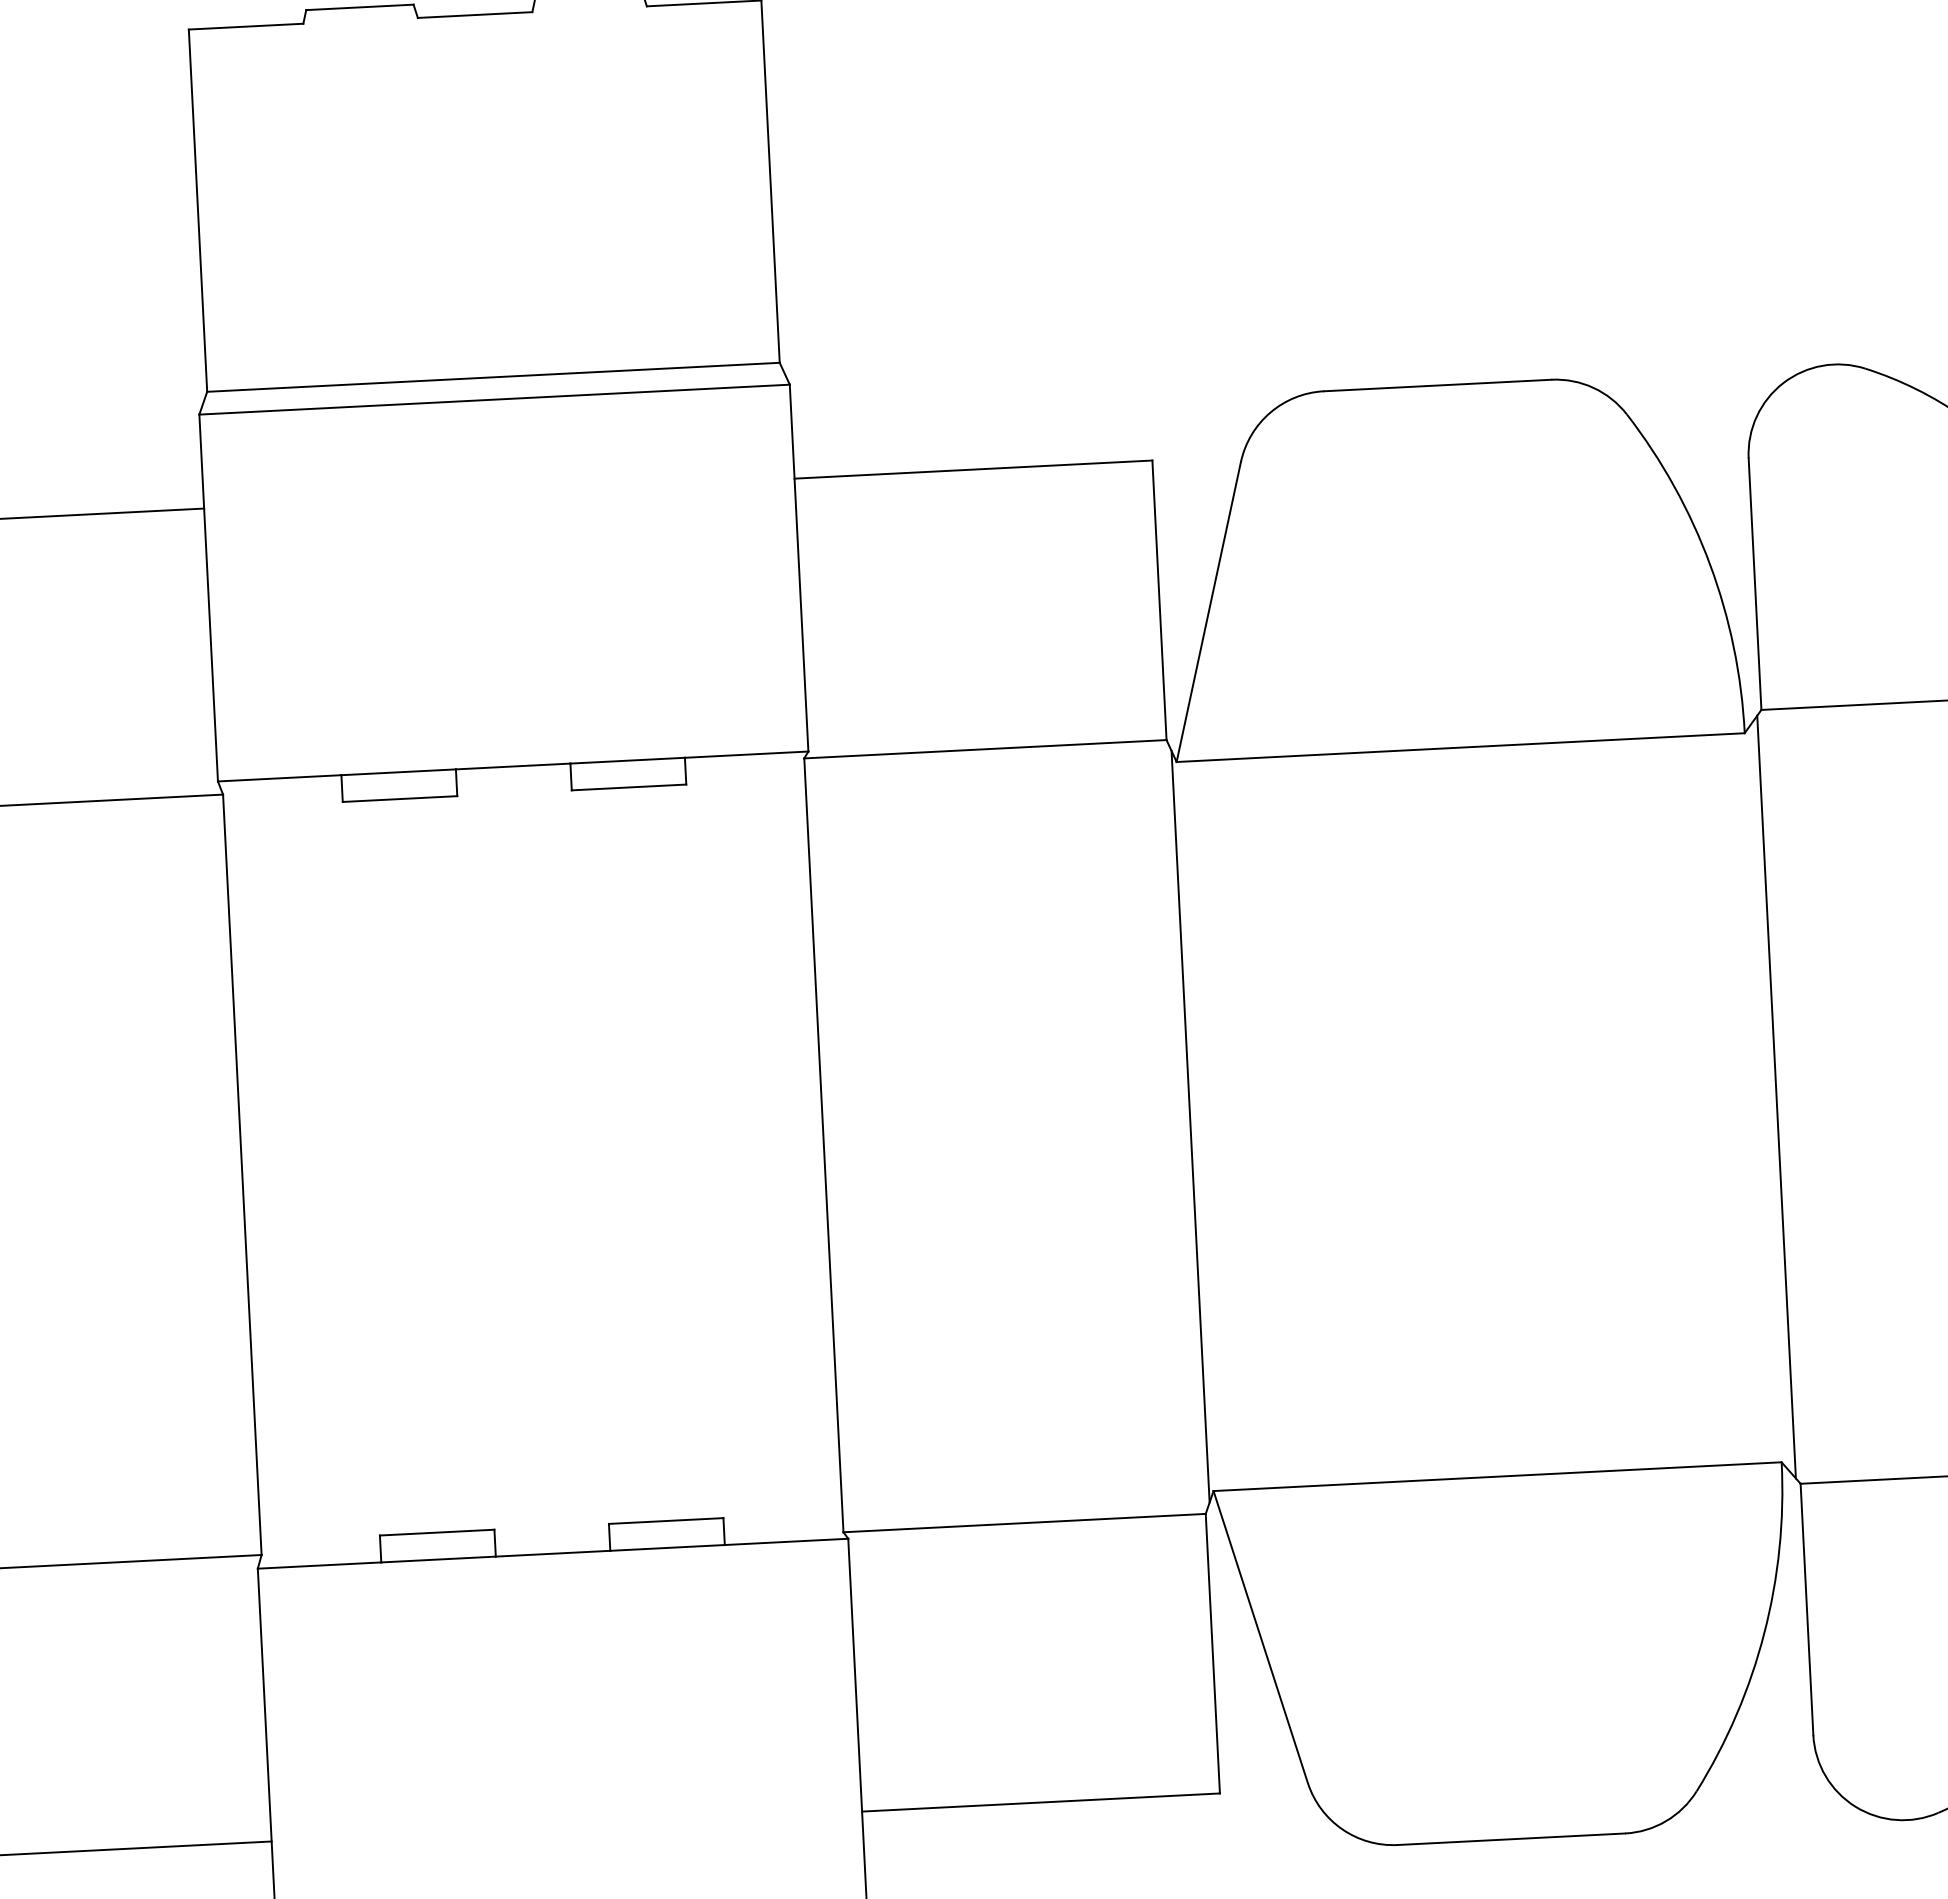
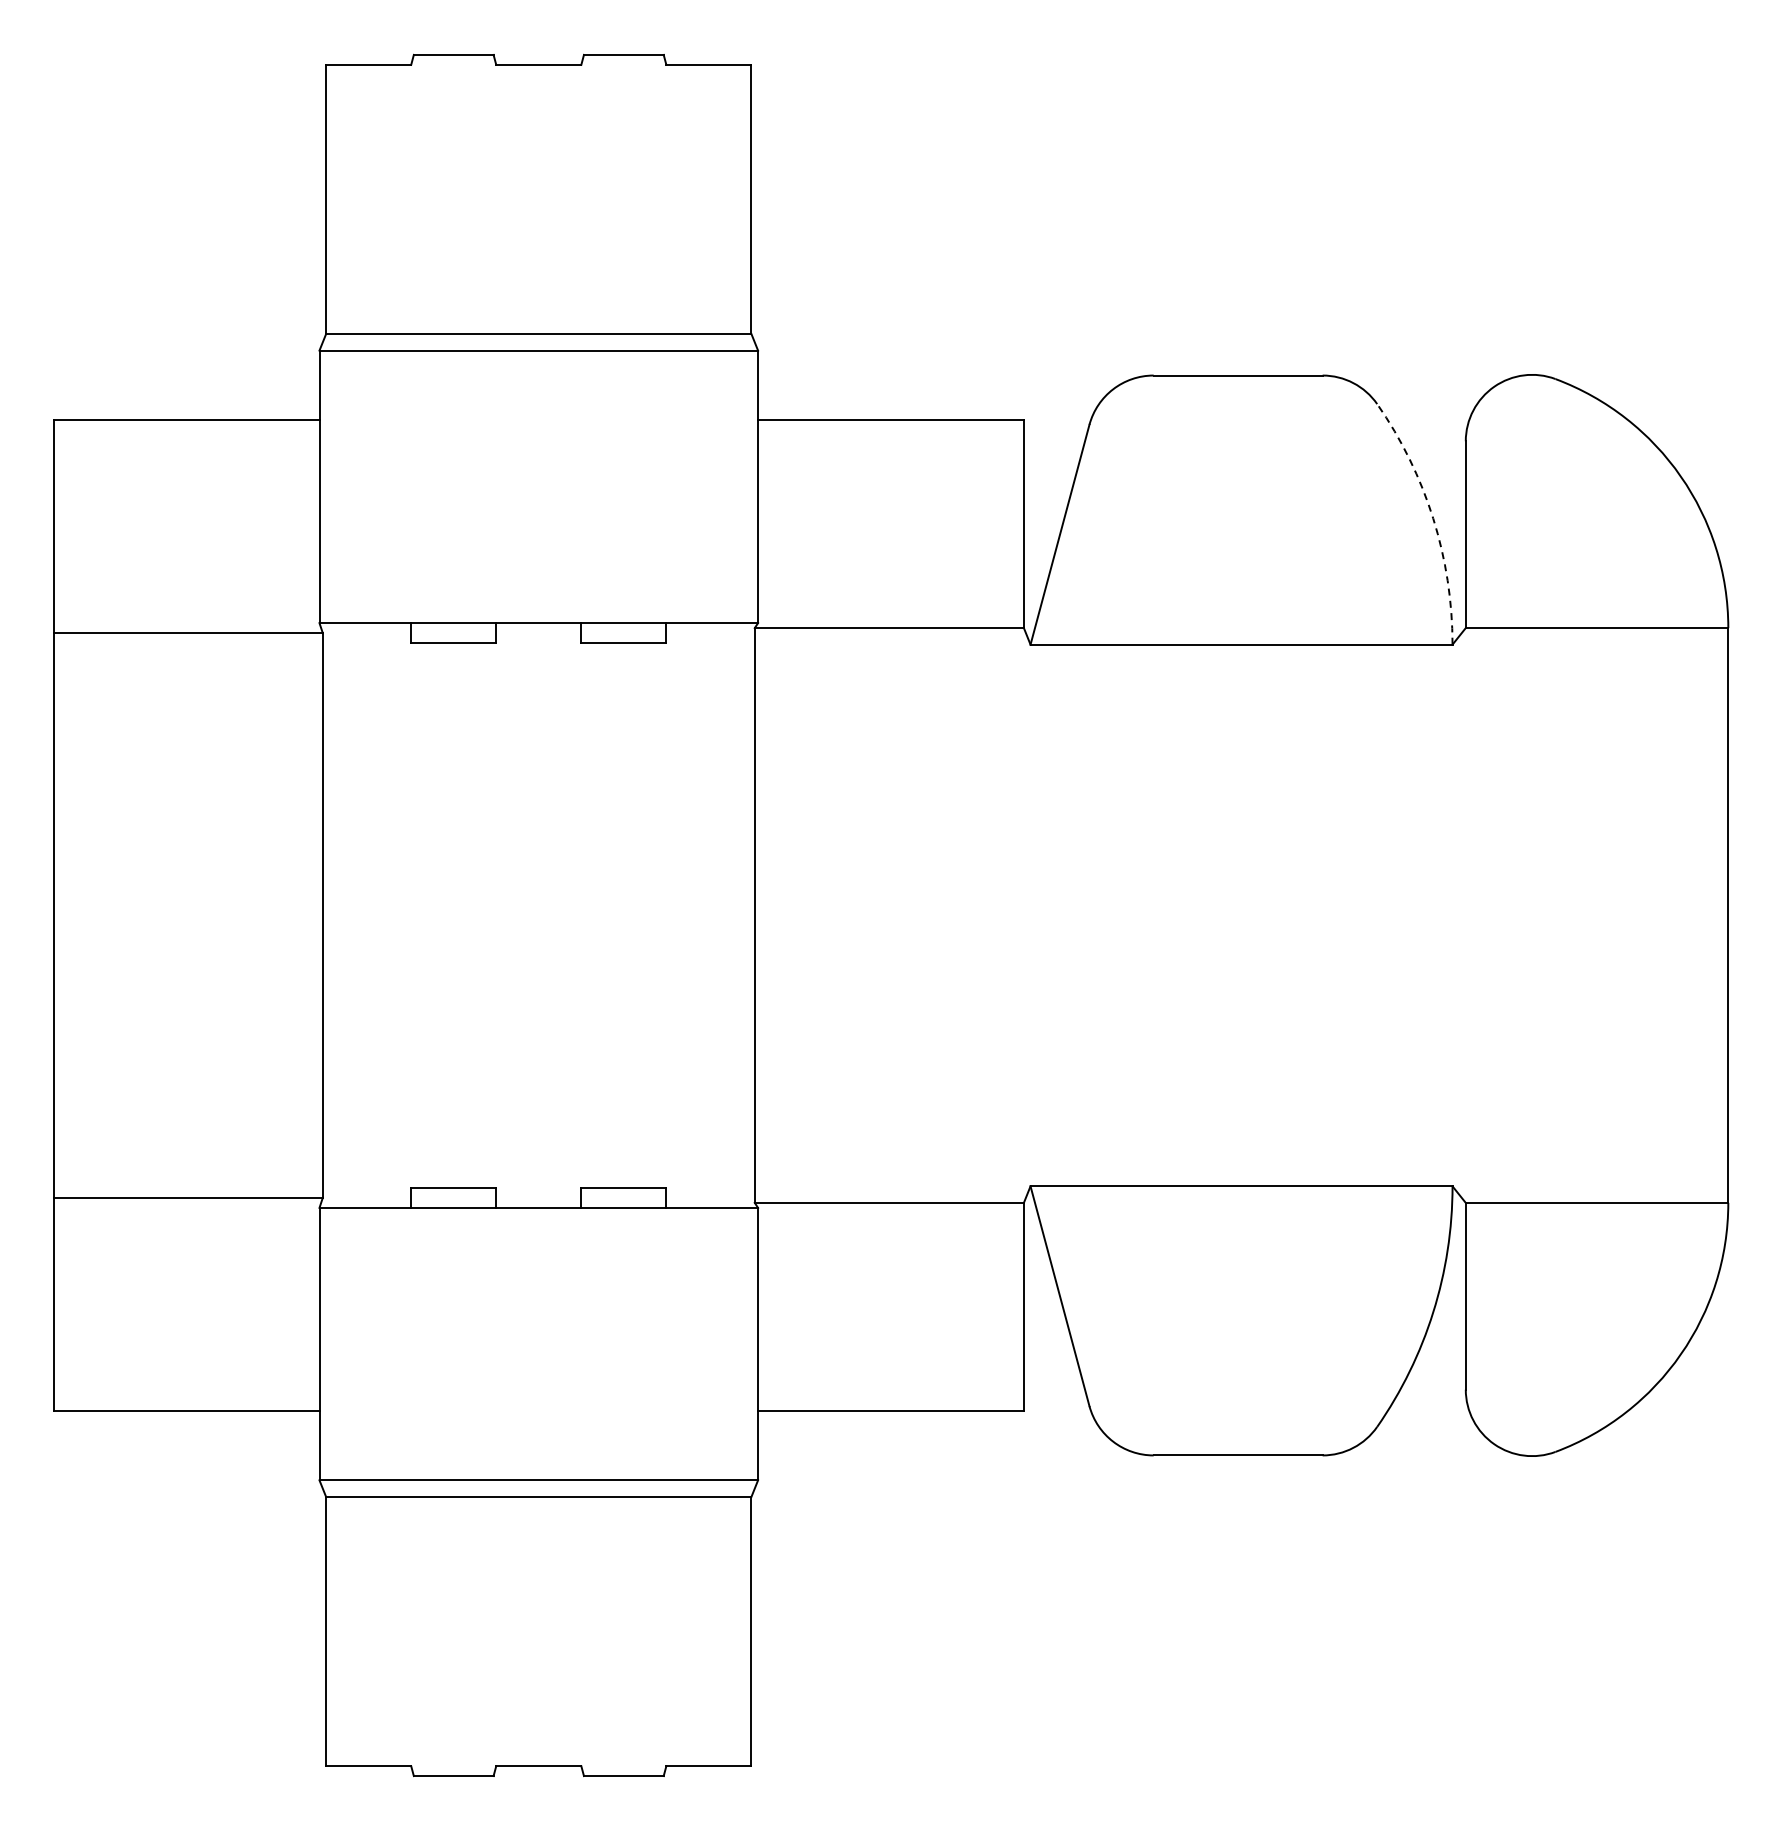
arc: (1710, 564) -> (1433, 518), solid -> dashed
line: (1776, 1097) -> (1462, 915), removed
line: (1190, 1126) -> (1027, 915), removed

